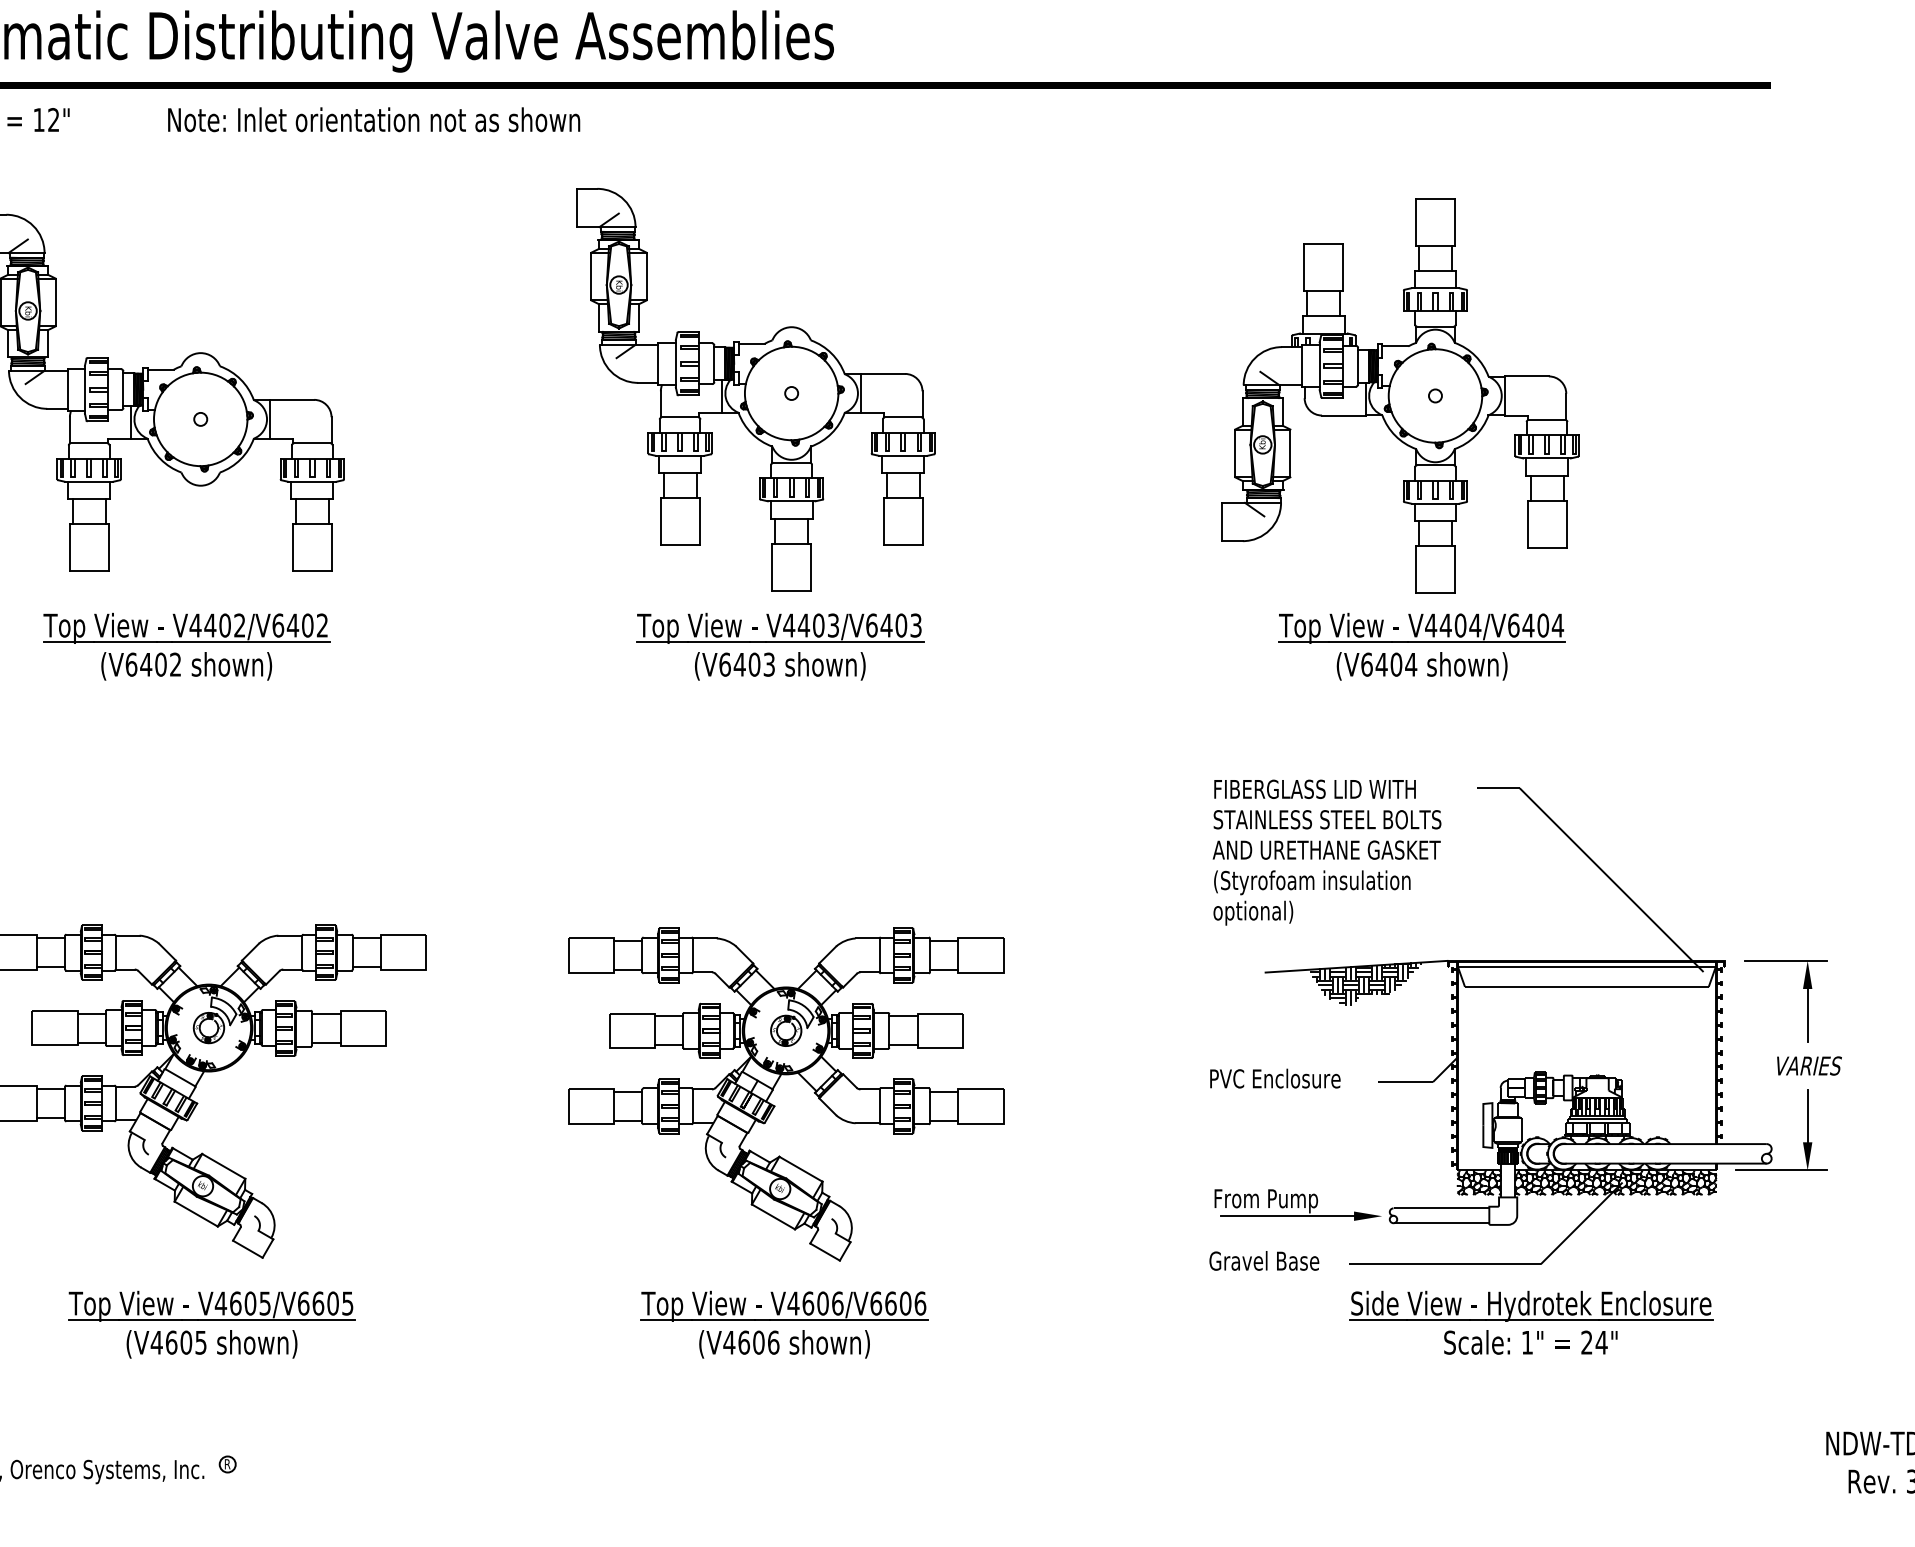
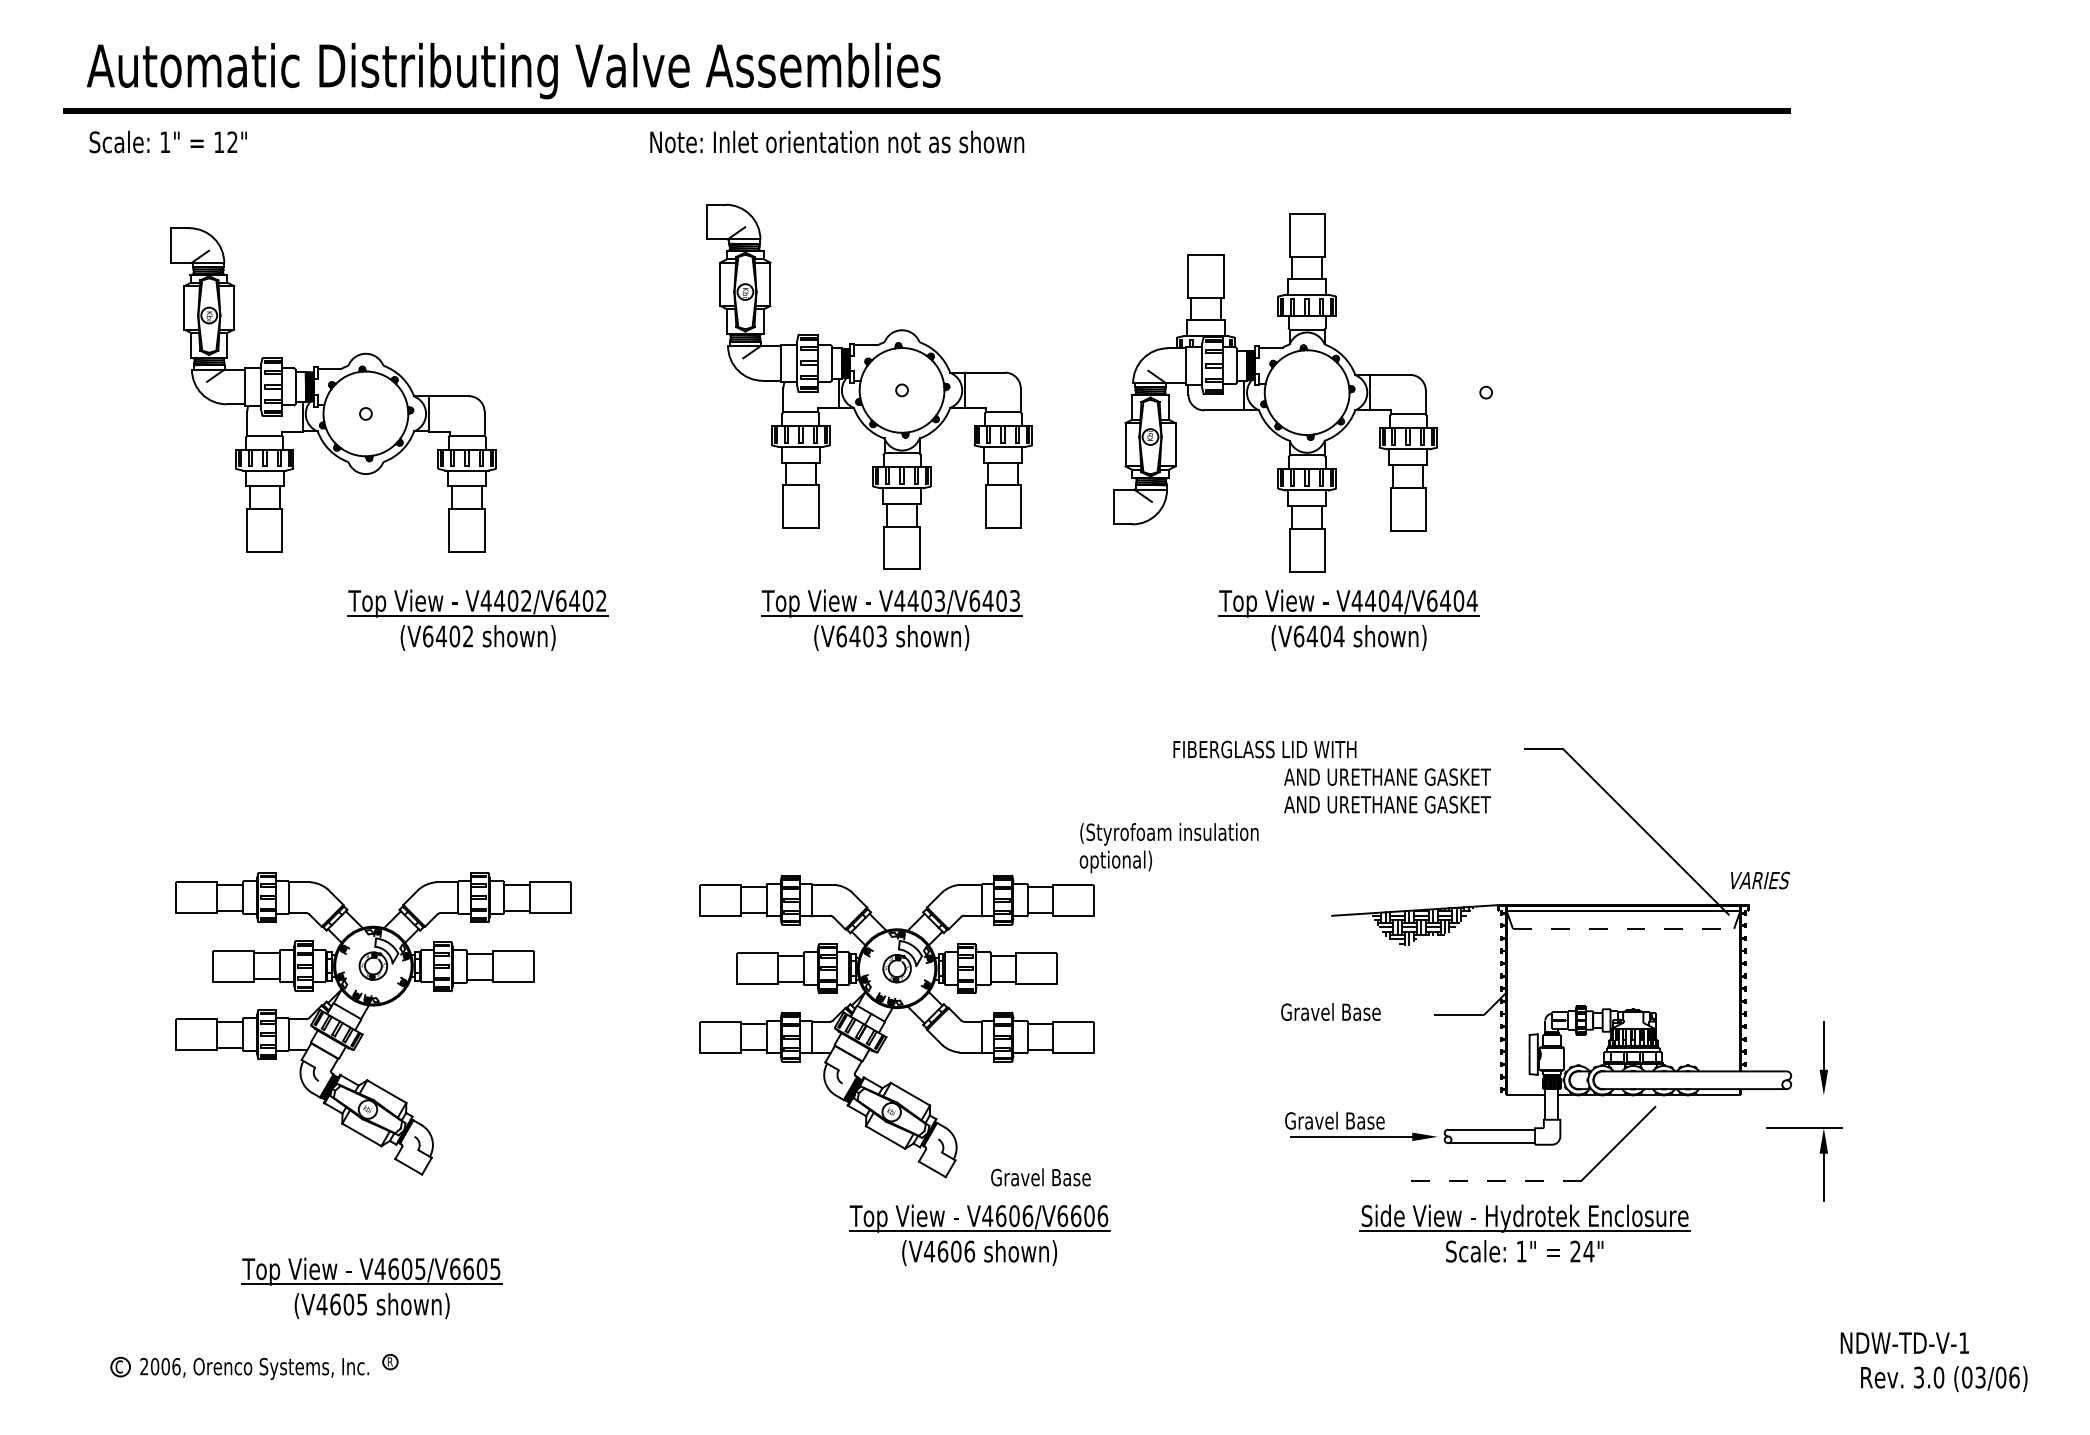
text: (374, 119) -> (837, 141), moved
part: (1400, 395) -> (1275, 392), moved
part: (185, 645) -> (477, 619), moved
part: (1421, 645) -> (1348, 619), moved
text: (1314, 789) -> (1264, 749), moved
text: (1326, 819) -> (1387, 776), STAINLESS STEEL BOLTS -> AND URETHANE GASKET
text: (1311, 898) -> (1168, 848), moved
line: (1586, 986) -> (1623, 928), solid -> dashed
part: (1802, 988) -> (1819, 1153), moved
text: (1809, 1065) -> (1760, 880), moved
text: (1274, 1078) -> (1340, 1011), PVC Enclosure -> Gravel Base
line: (1781, 1170) -> (1800, 1095), removed
hatch: (1478, 1182) -> (1525, 1106), removed
hatch: (1615, 1182) -> (1649, 1106), removed
text: (1268, 1200) -> (1334, 1122), From Pump -> Gravel Base
text: (1263, 1261) -> (1040, 1177), moved
line: (1444, 1264) -> (1494, 1180), solid -> dashed
part: (1530, 1322) -> (1524, 1233), moved
part: (211, 1323) -> (371, 1287), moved
part: (784, 1323) -> (979, 1234), moved

